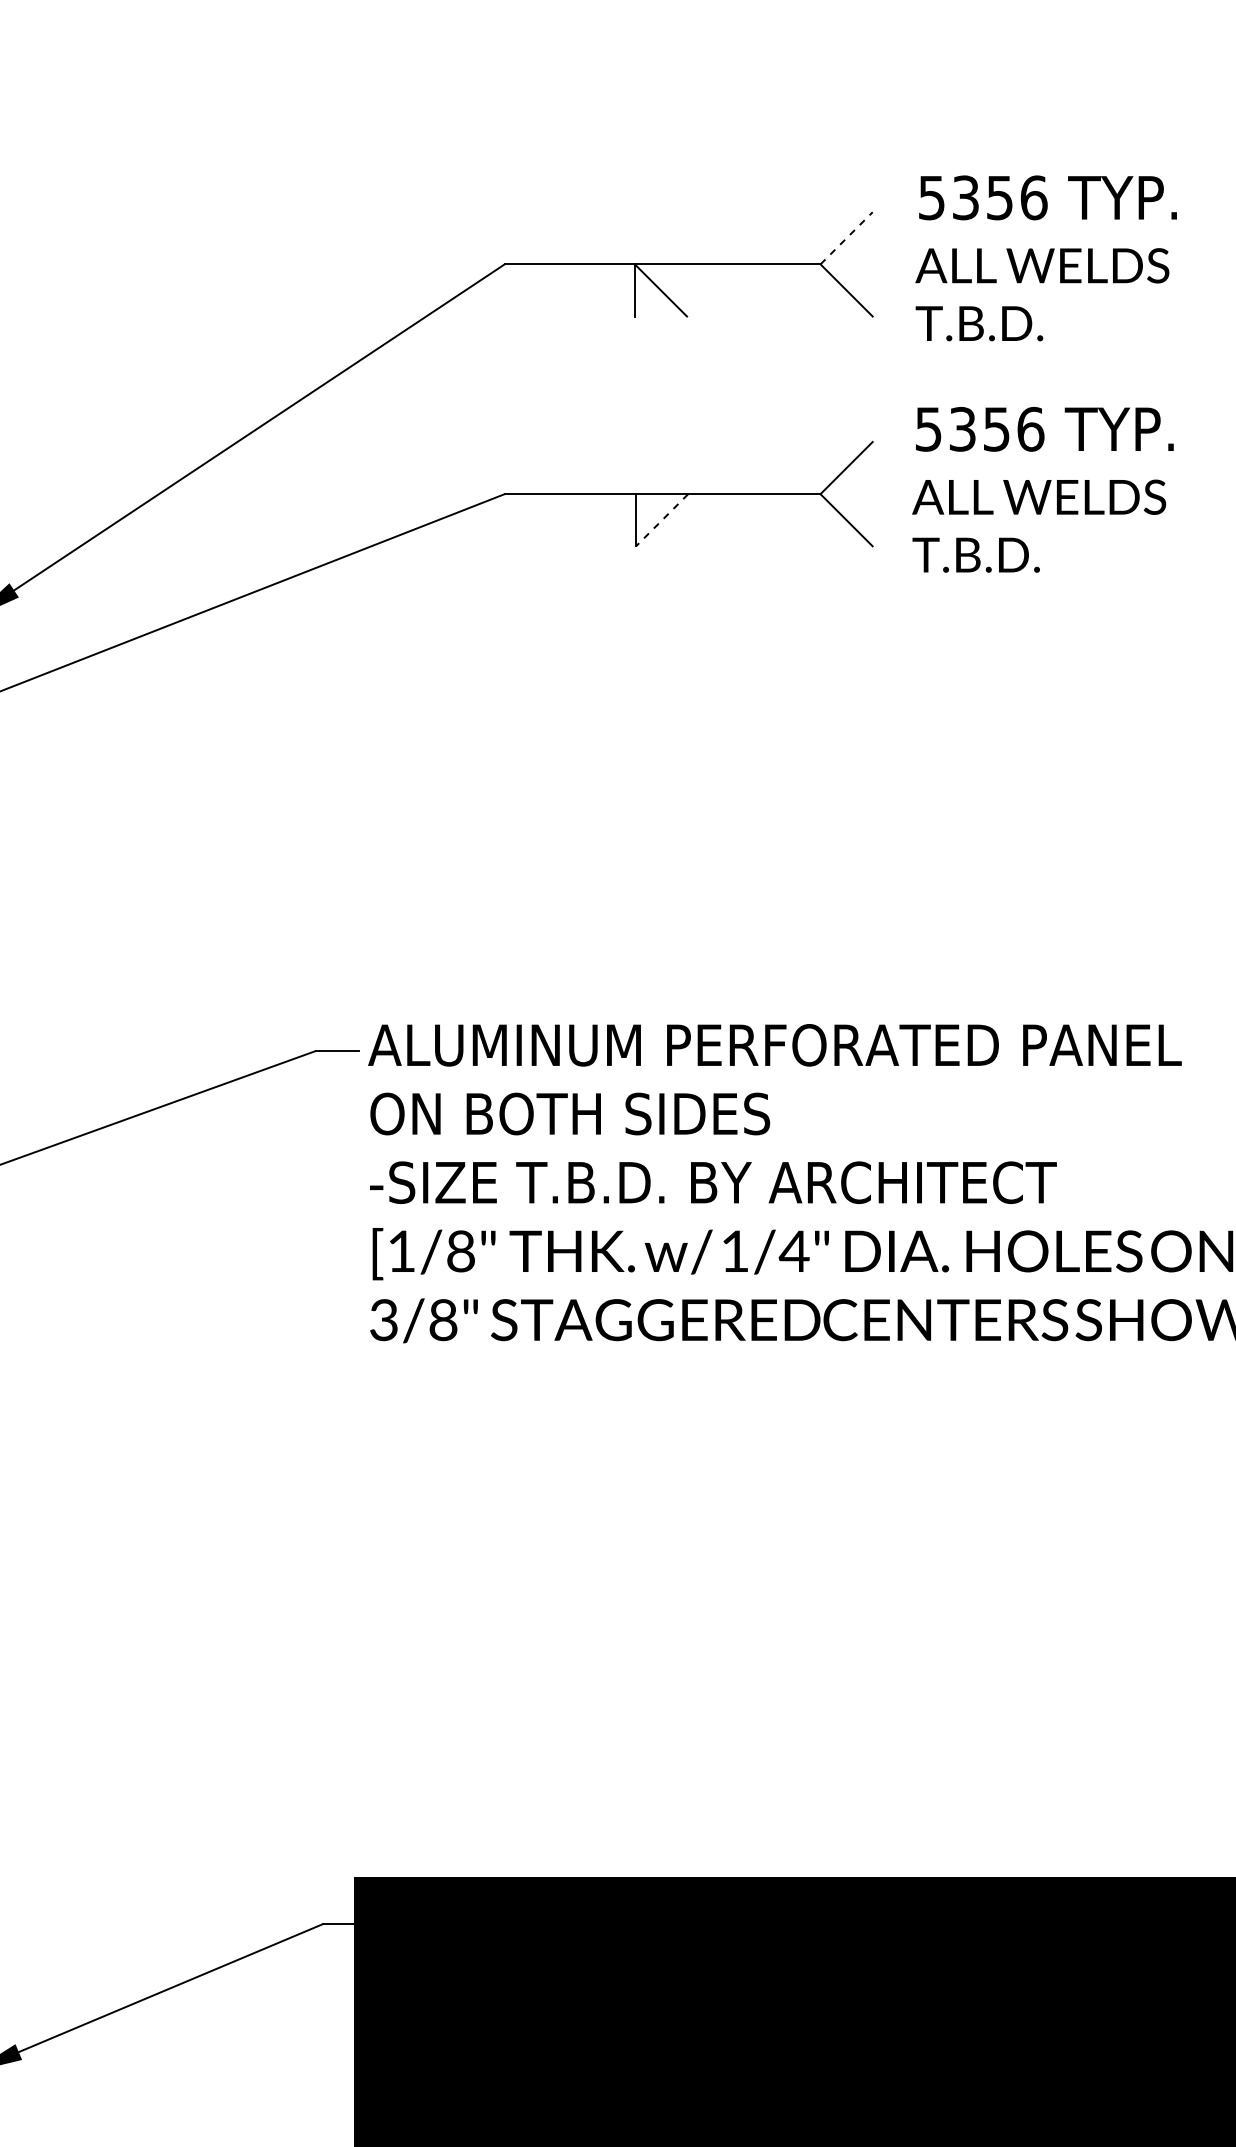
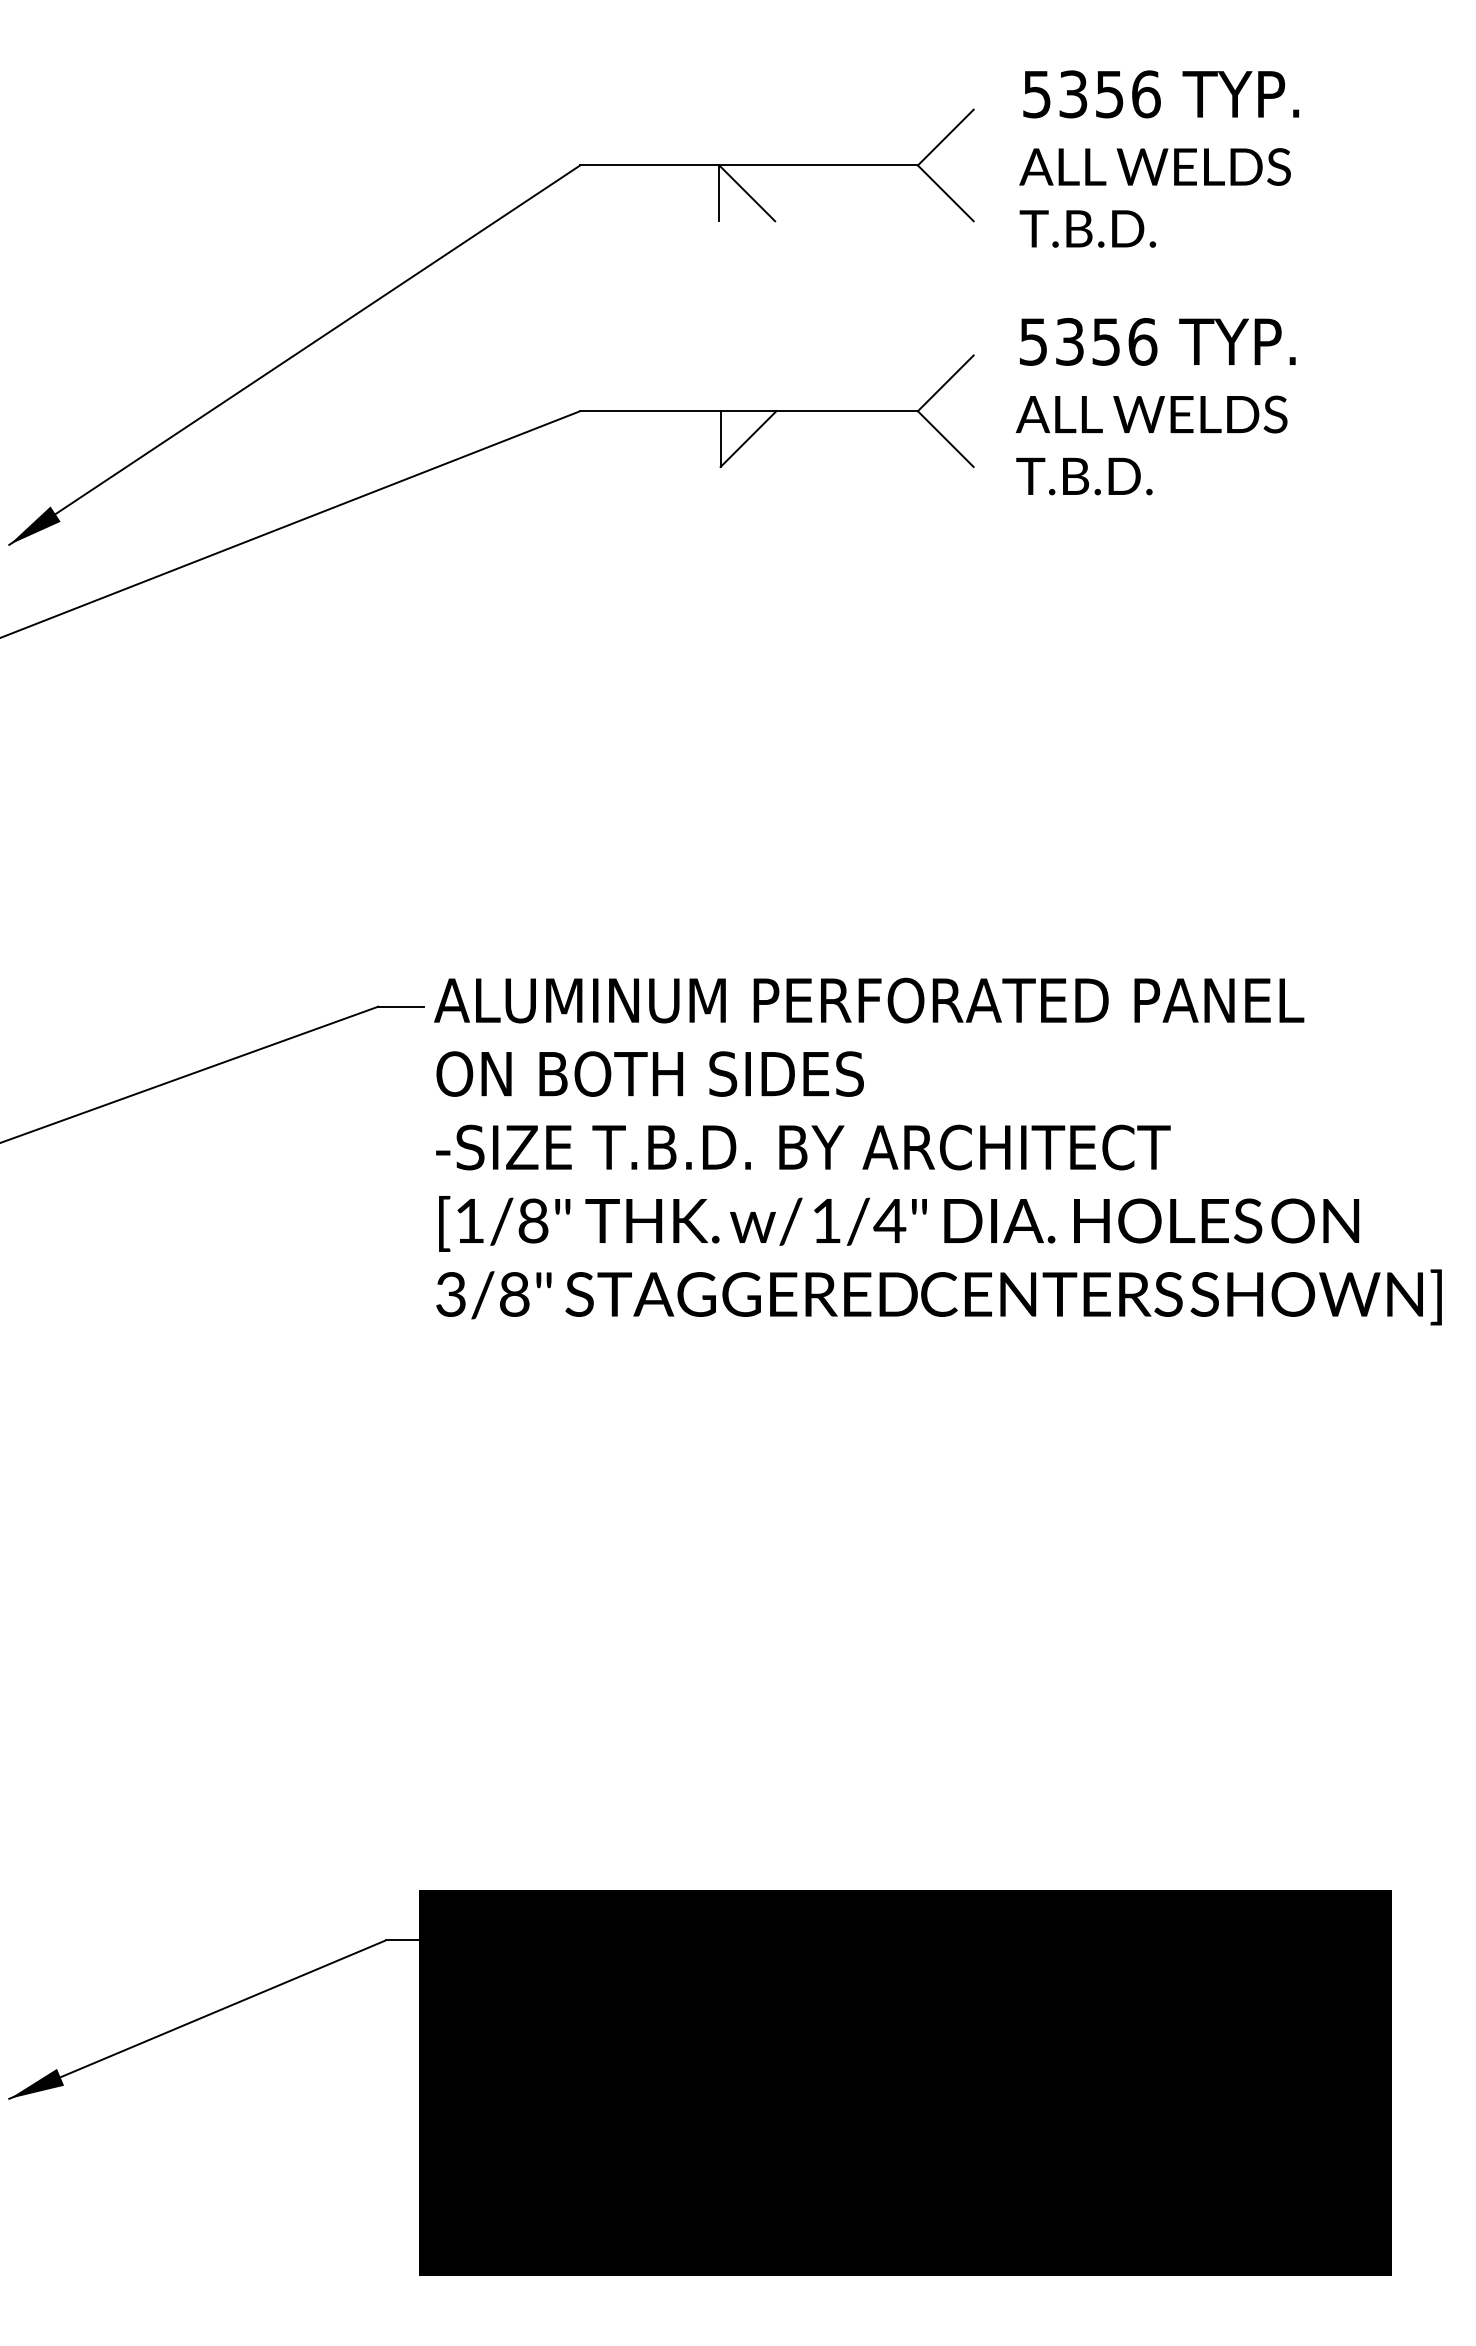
line: (847, 238) -> (946, 137), dashed -> solid
line: (662, 520) -> (748, 439), dashed -> solid

